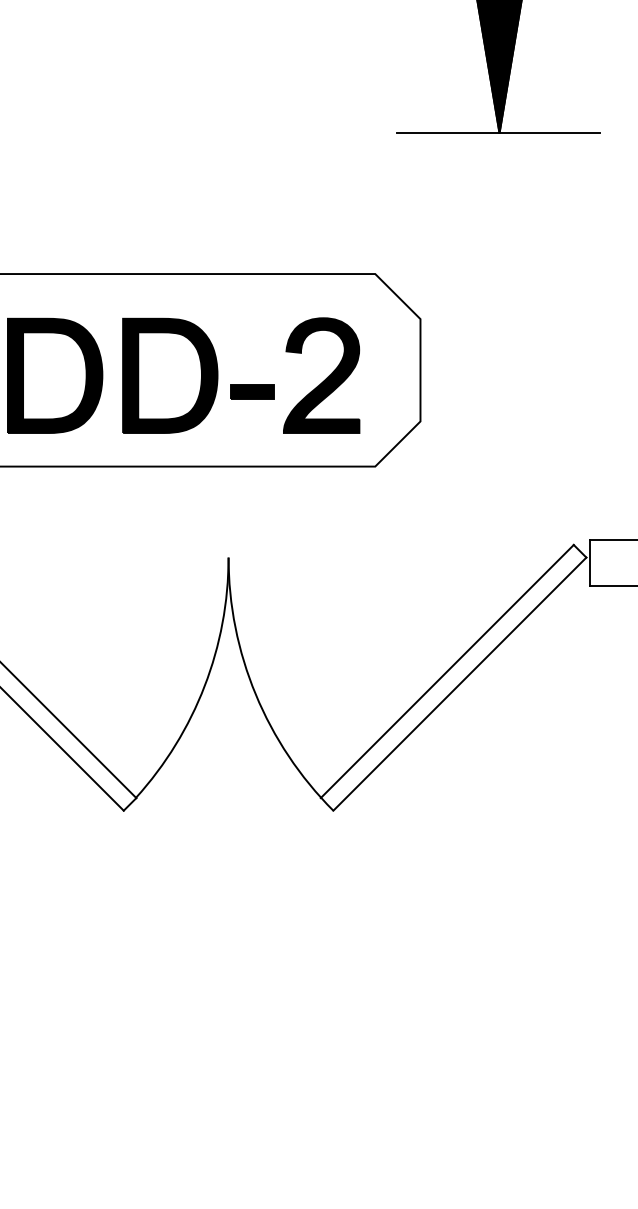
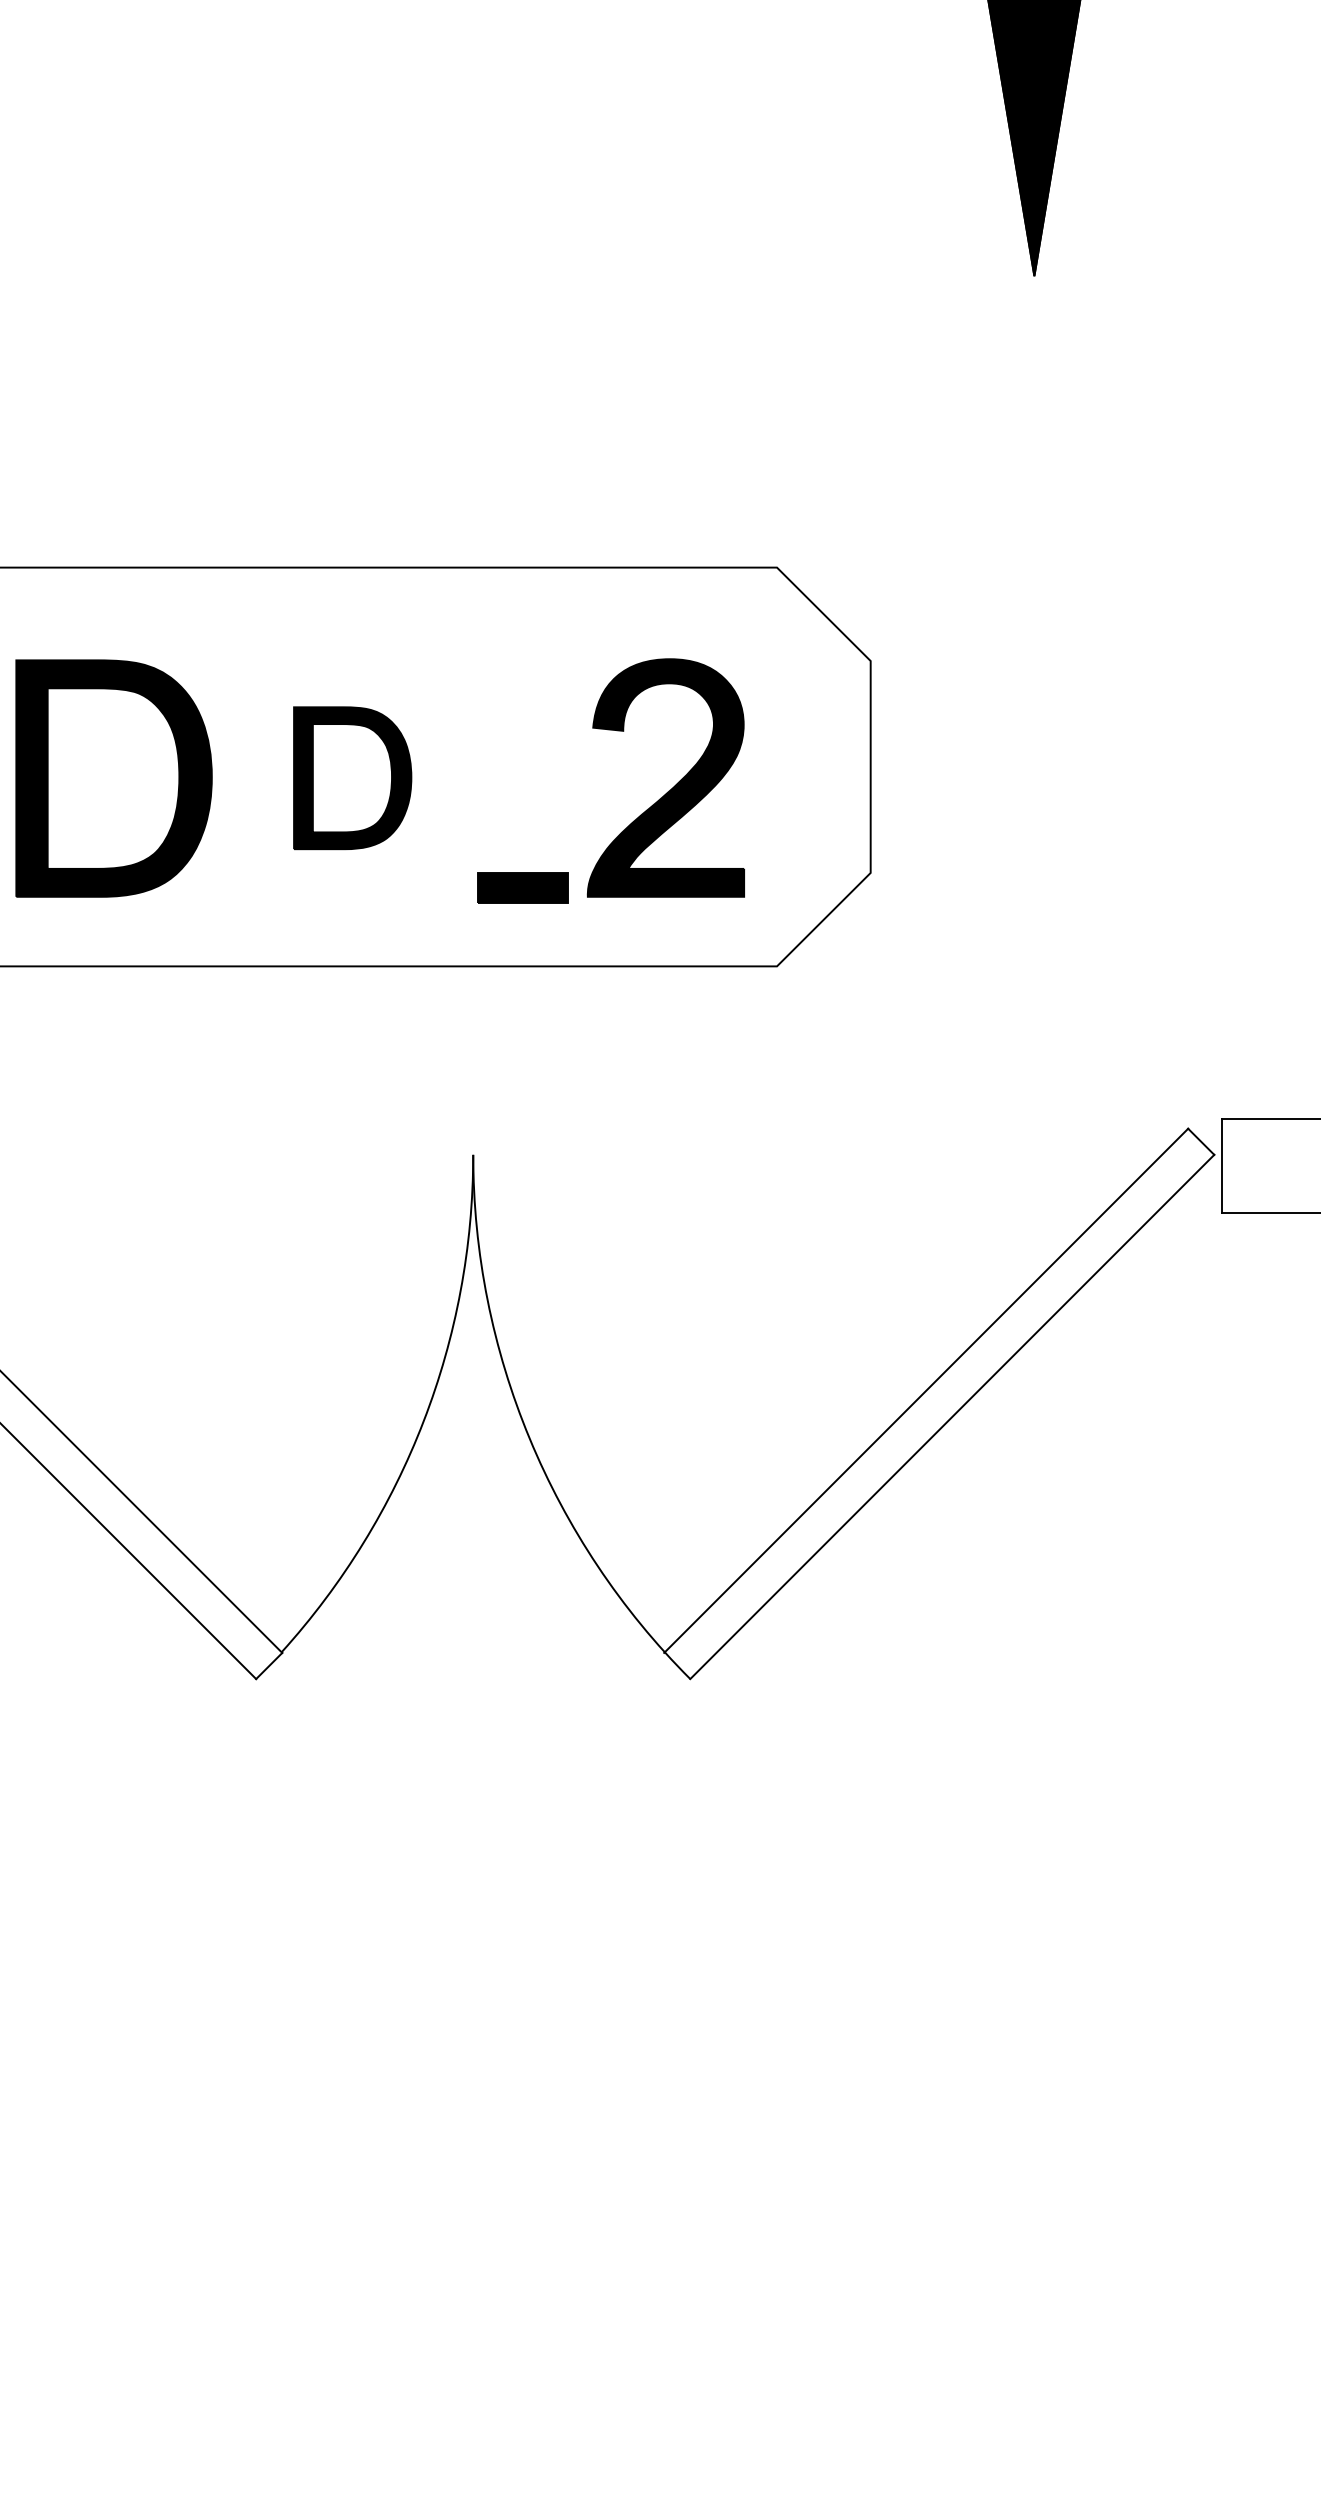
line: (498, 133) -> (1032, 276), removed
part: (170, 375) -> (352, 777), size x0.6
part: (252, 391) -> (522, 887), moved

